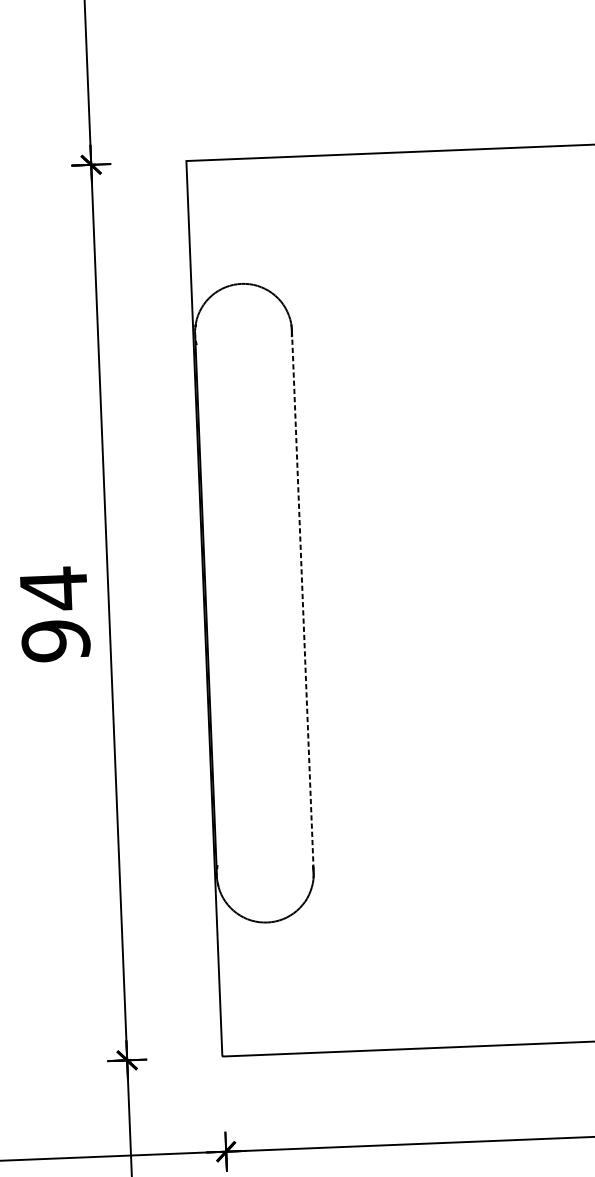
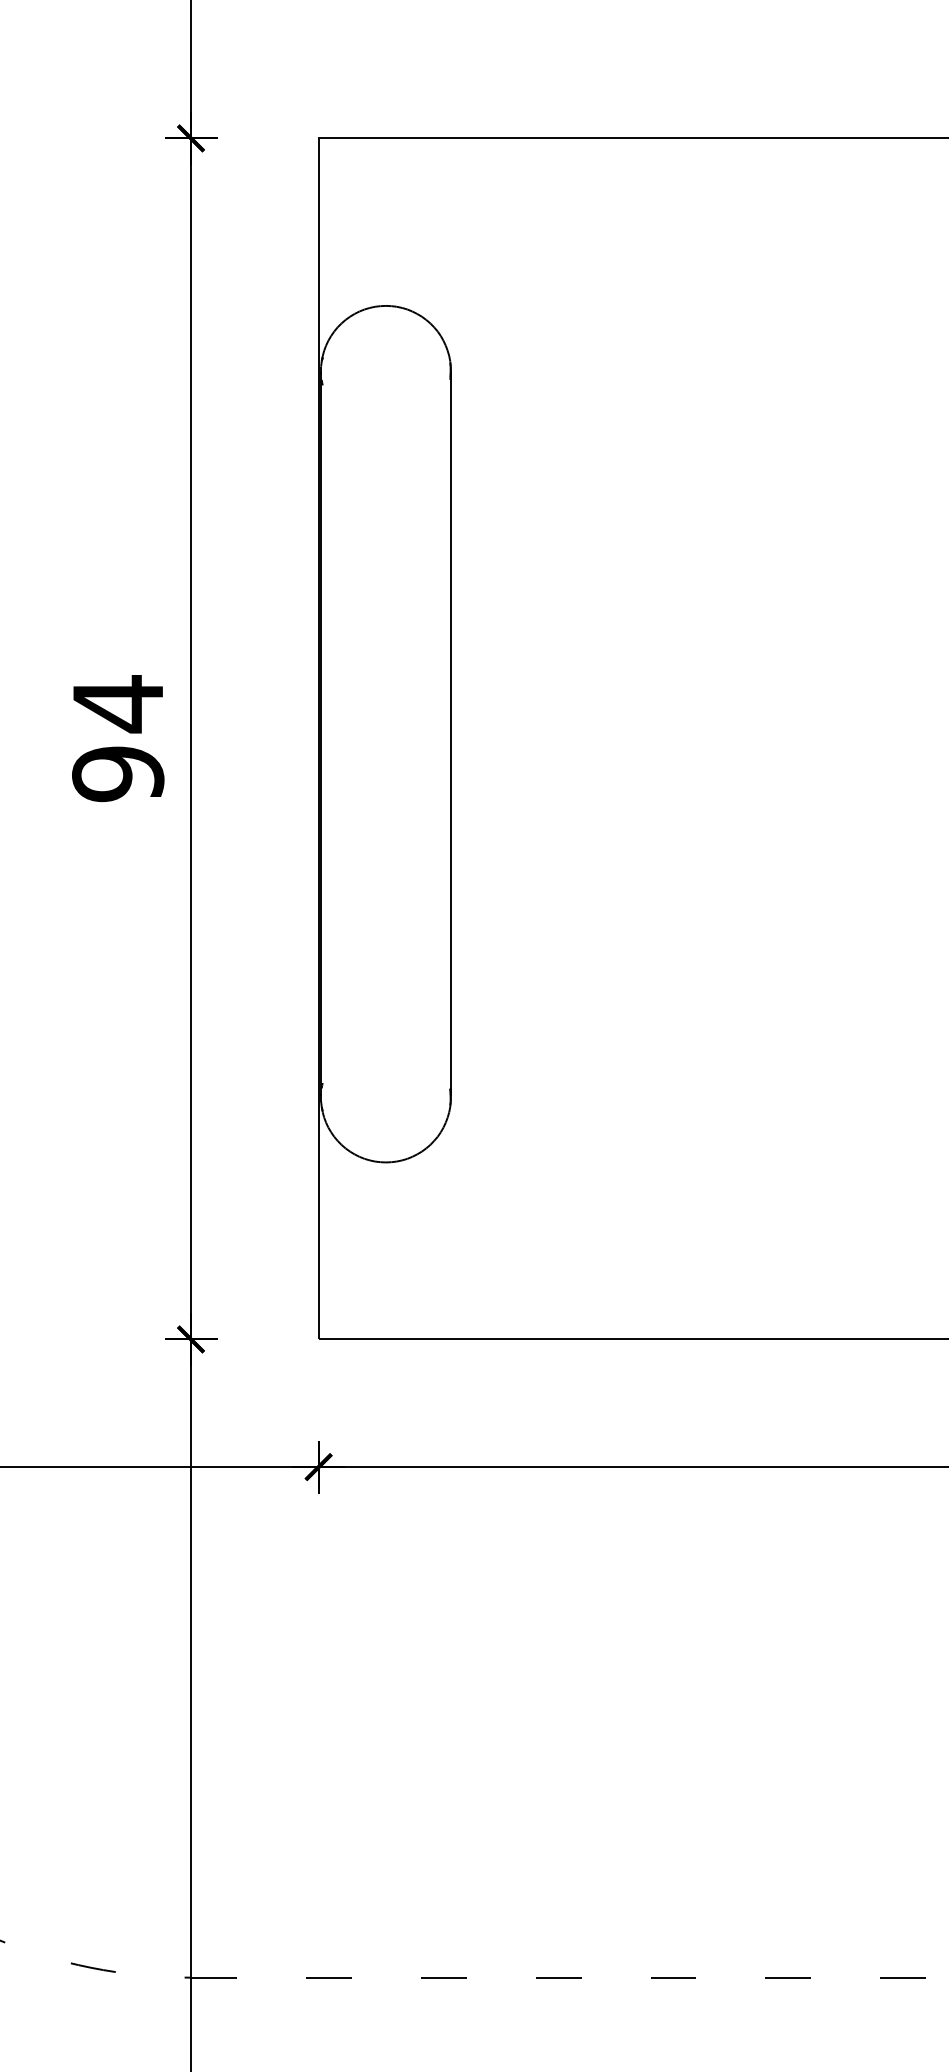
line: (302, 601) -> (450, 734), dashed -> solid

